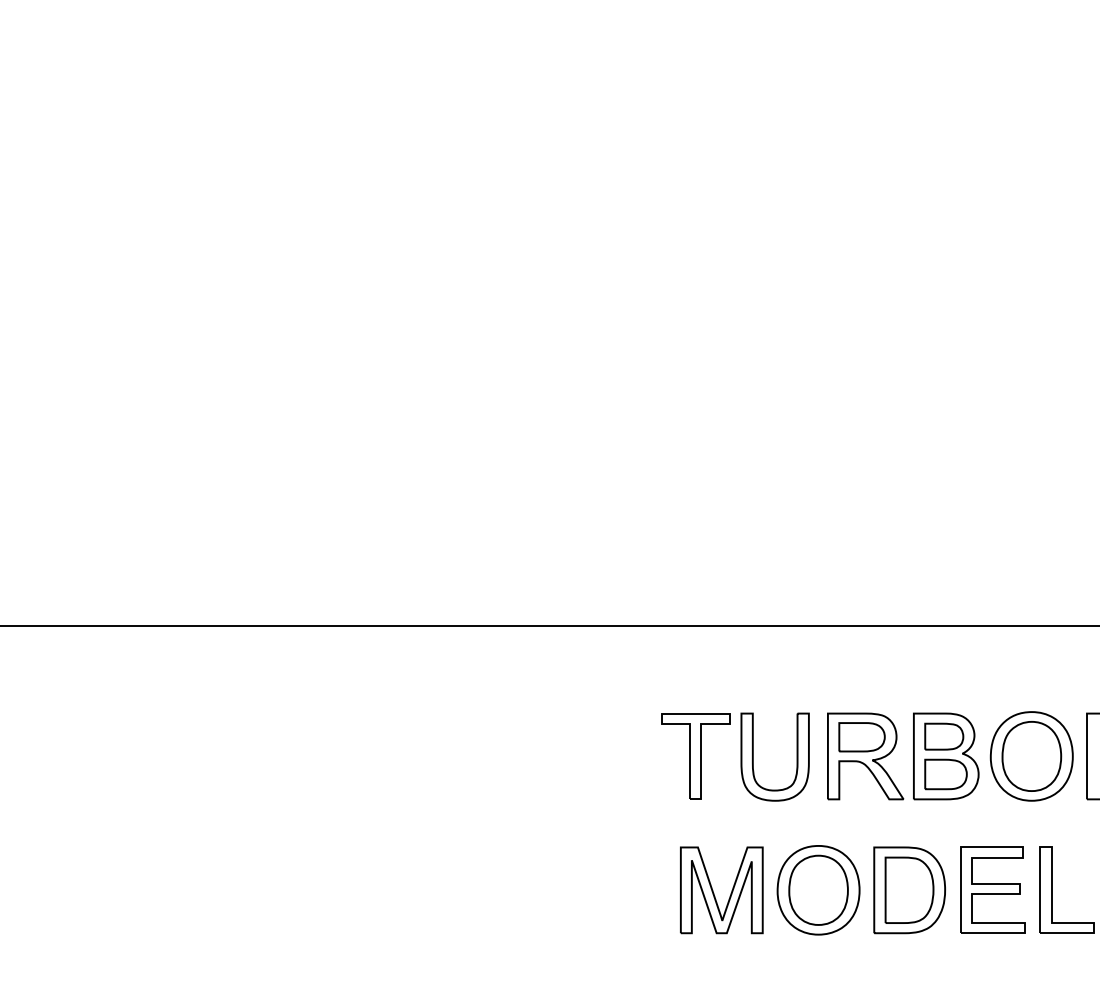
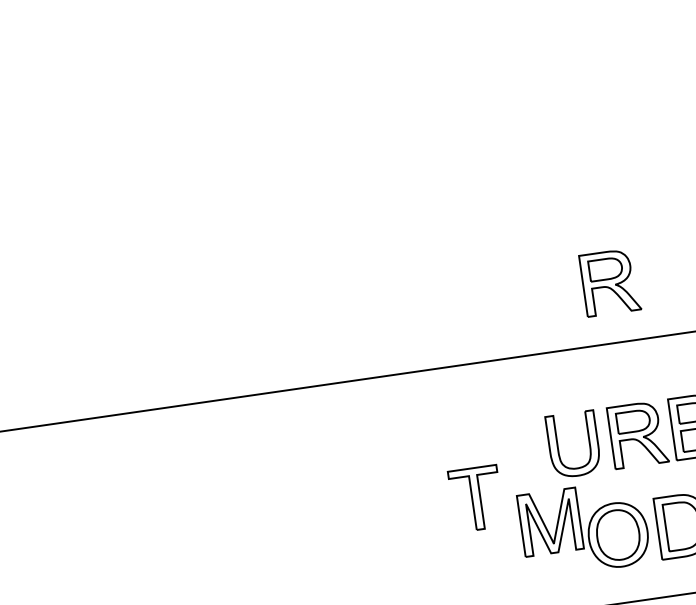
part: (857, 541) -> (610, 282), added
part: (695, 756) -> (476, 498), moved
part: (714, 893) -> (545, 525), moved

